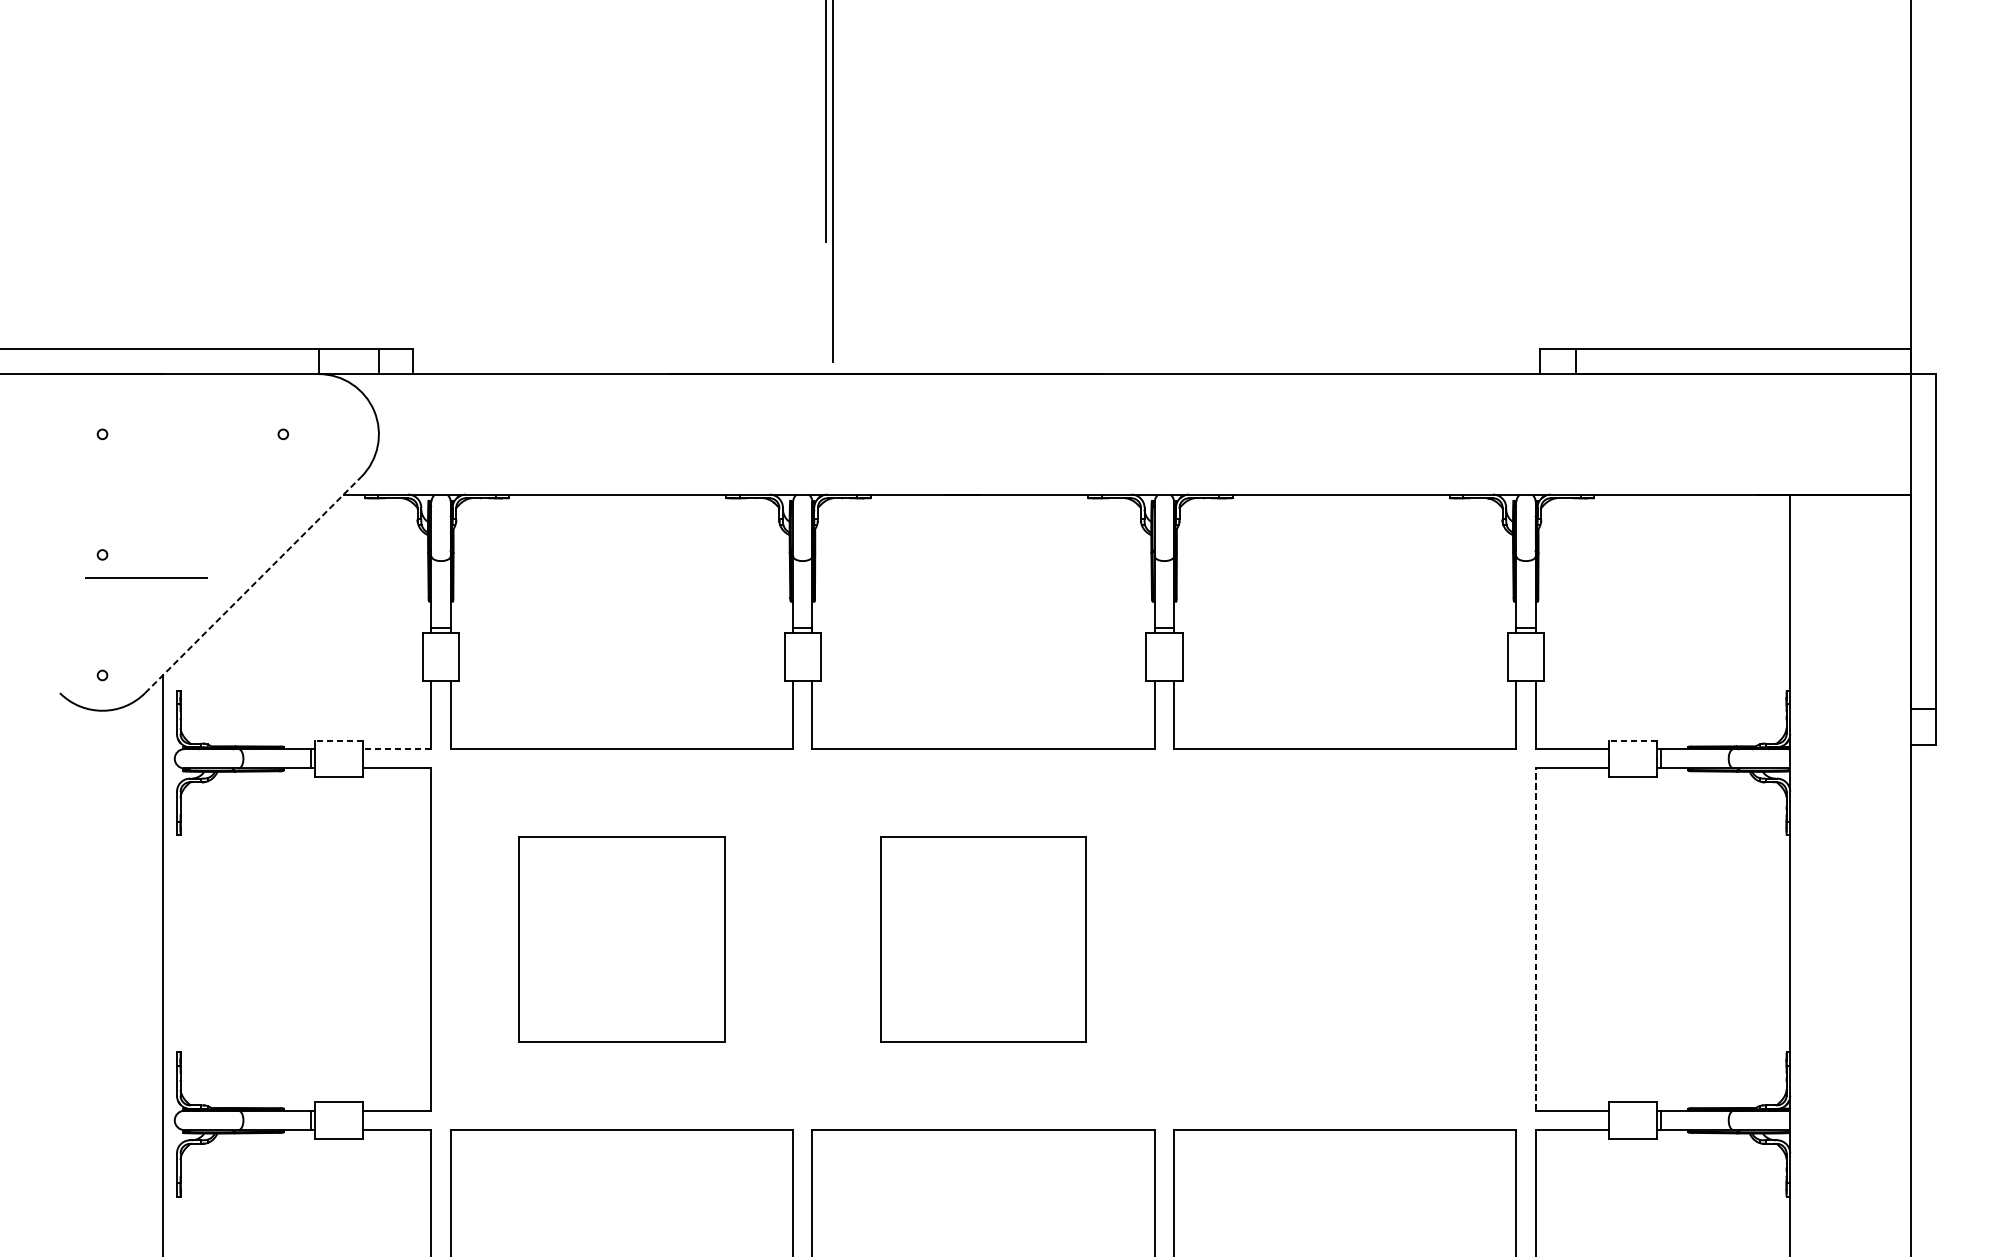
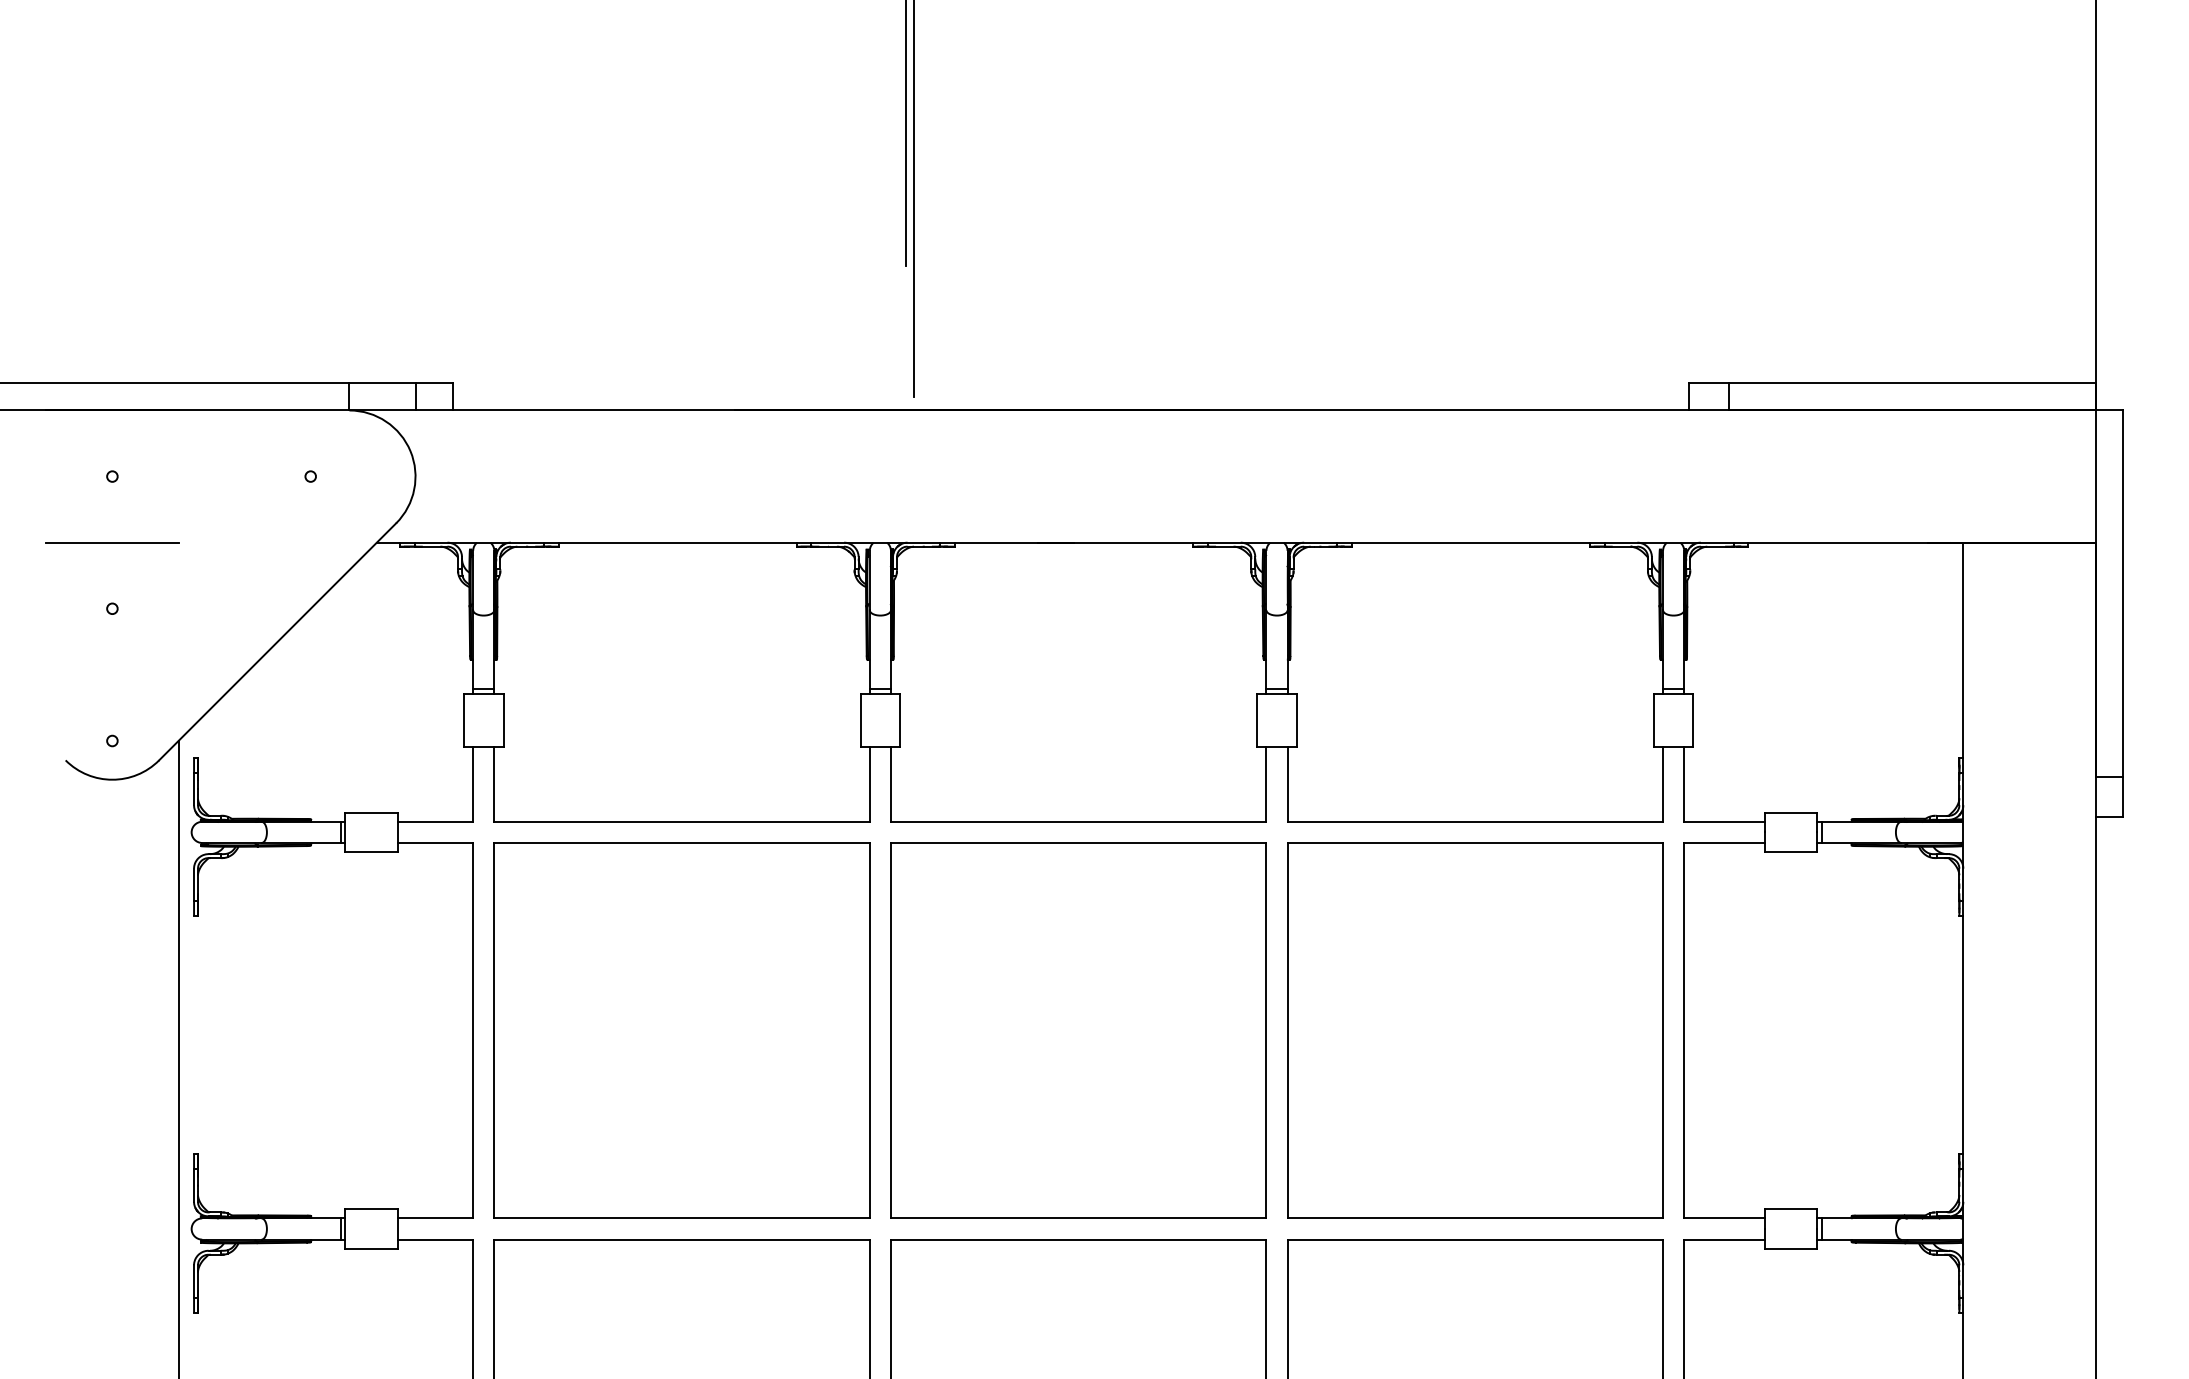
line: (146, 577) -> (112, 542), moved
line: (253, 584) -> (277, 641), dashed -> solid
line: (338, 740) -> (371, 812), dashed -> solid
line: (1632, 740) -> (1790, 812), dashed -> solid
line: (397, 748) -> (435, 821), dashed -> solid
part: (621, 939) -> (681, 1030), size x1.67
part: (983, 939) -> (1078, 1030), size x1.67
part: (1345, 939) -> (1475, 1030), added
line: (1535, 939) -> (1684, 1030), dashed -> solid

